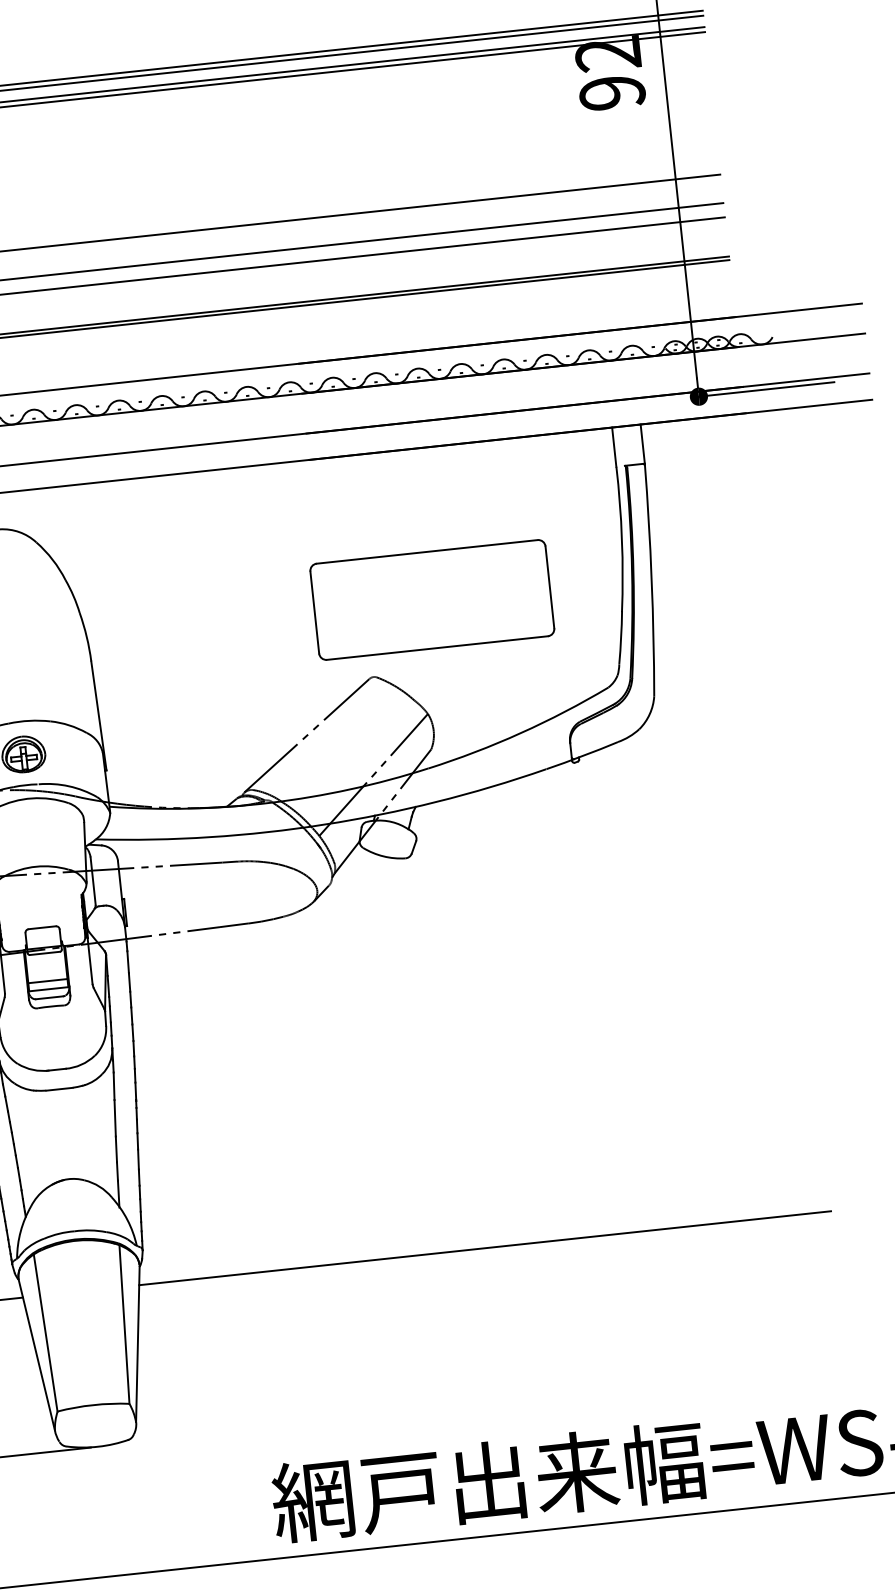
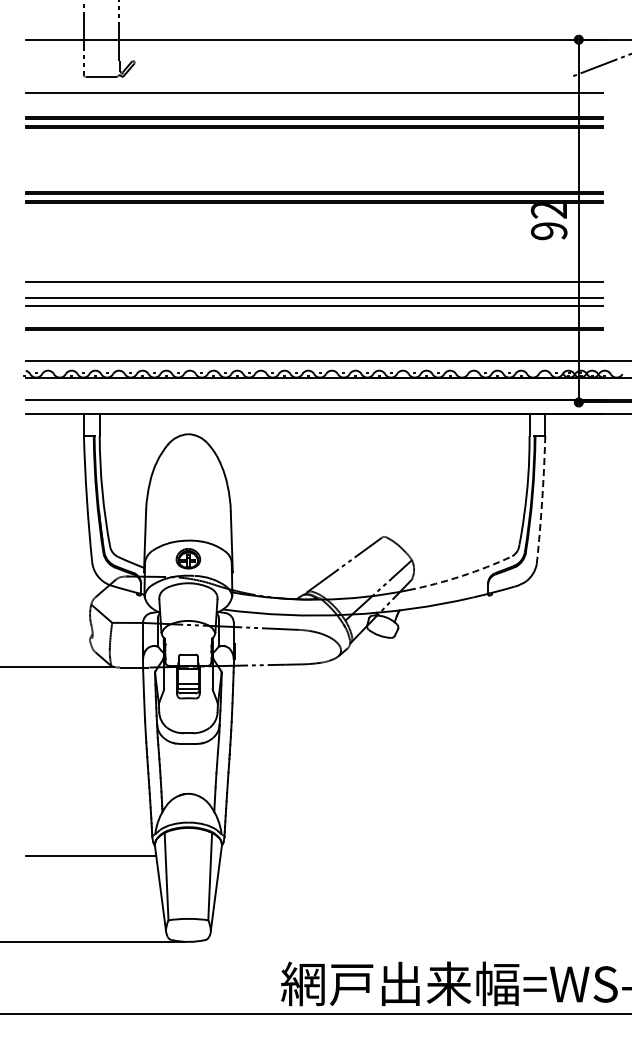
arc: (652, 578) -> (542, 499), solid -> dashed
part: (431, 598) -> (420, 497), removed
arc: (520, 733) -> (461, 576), solid -> dashed
line: (484, 1247) -> (411, 855), removed

